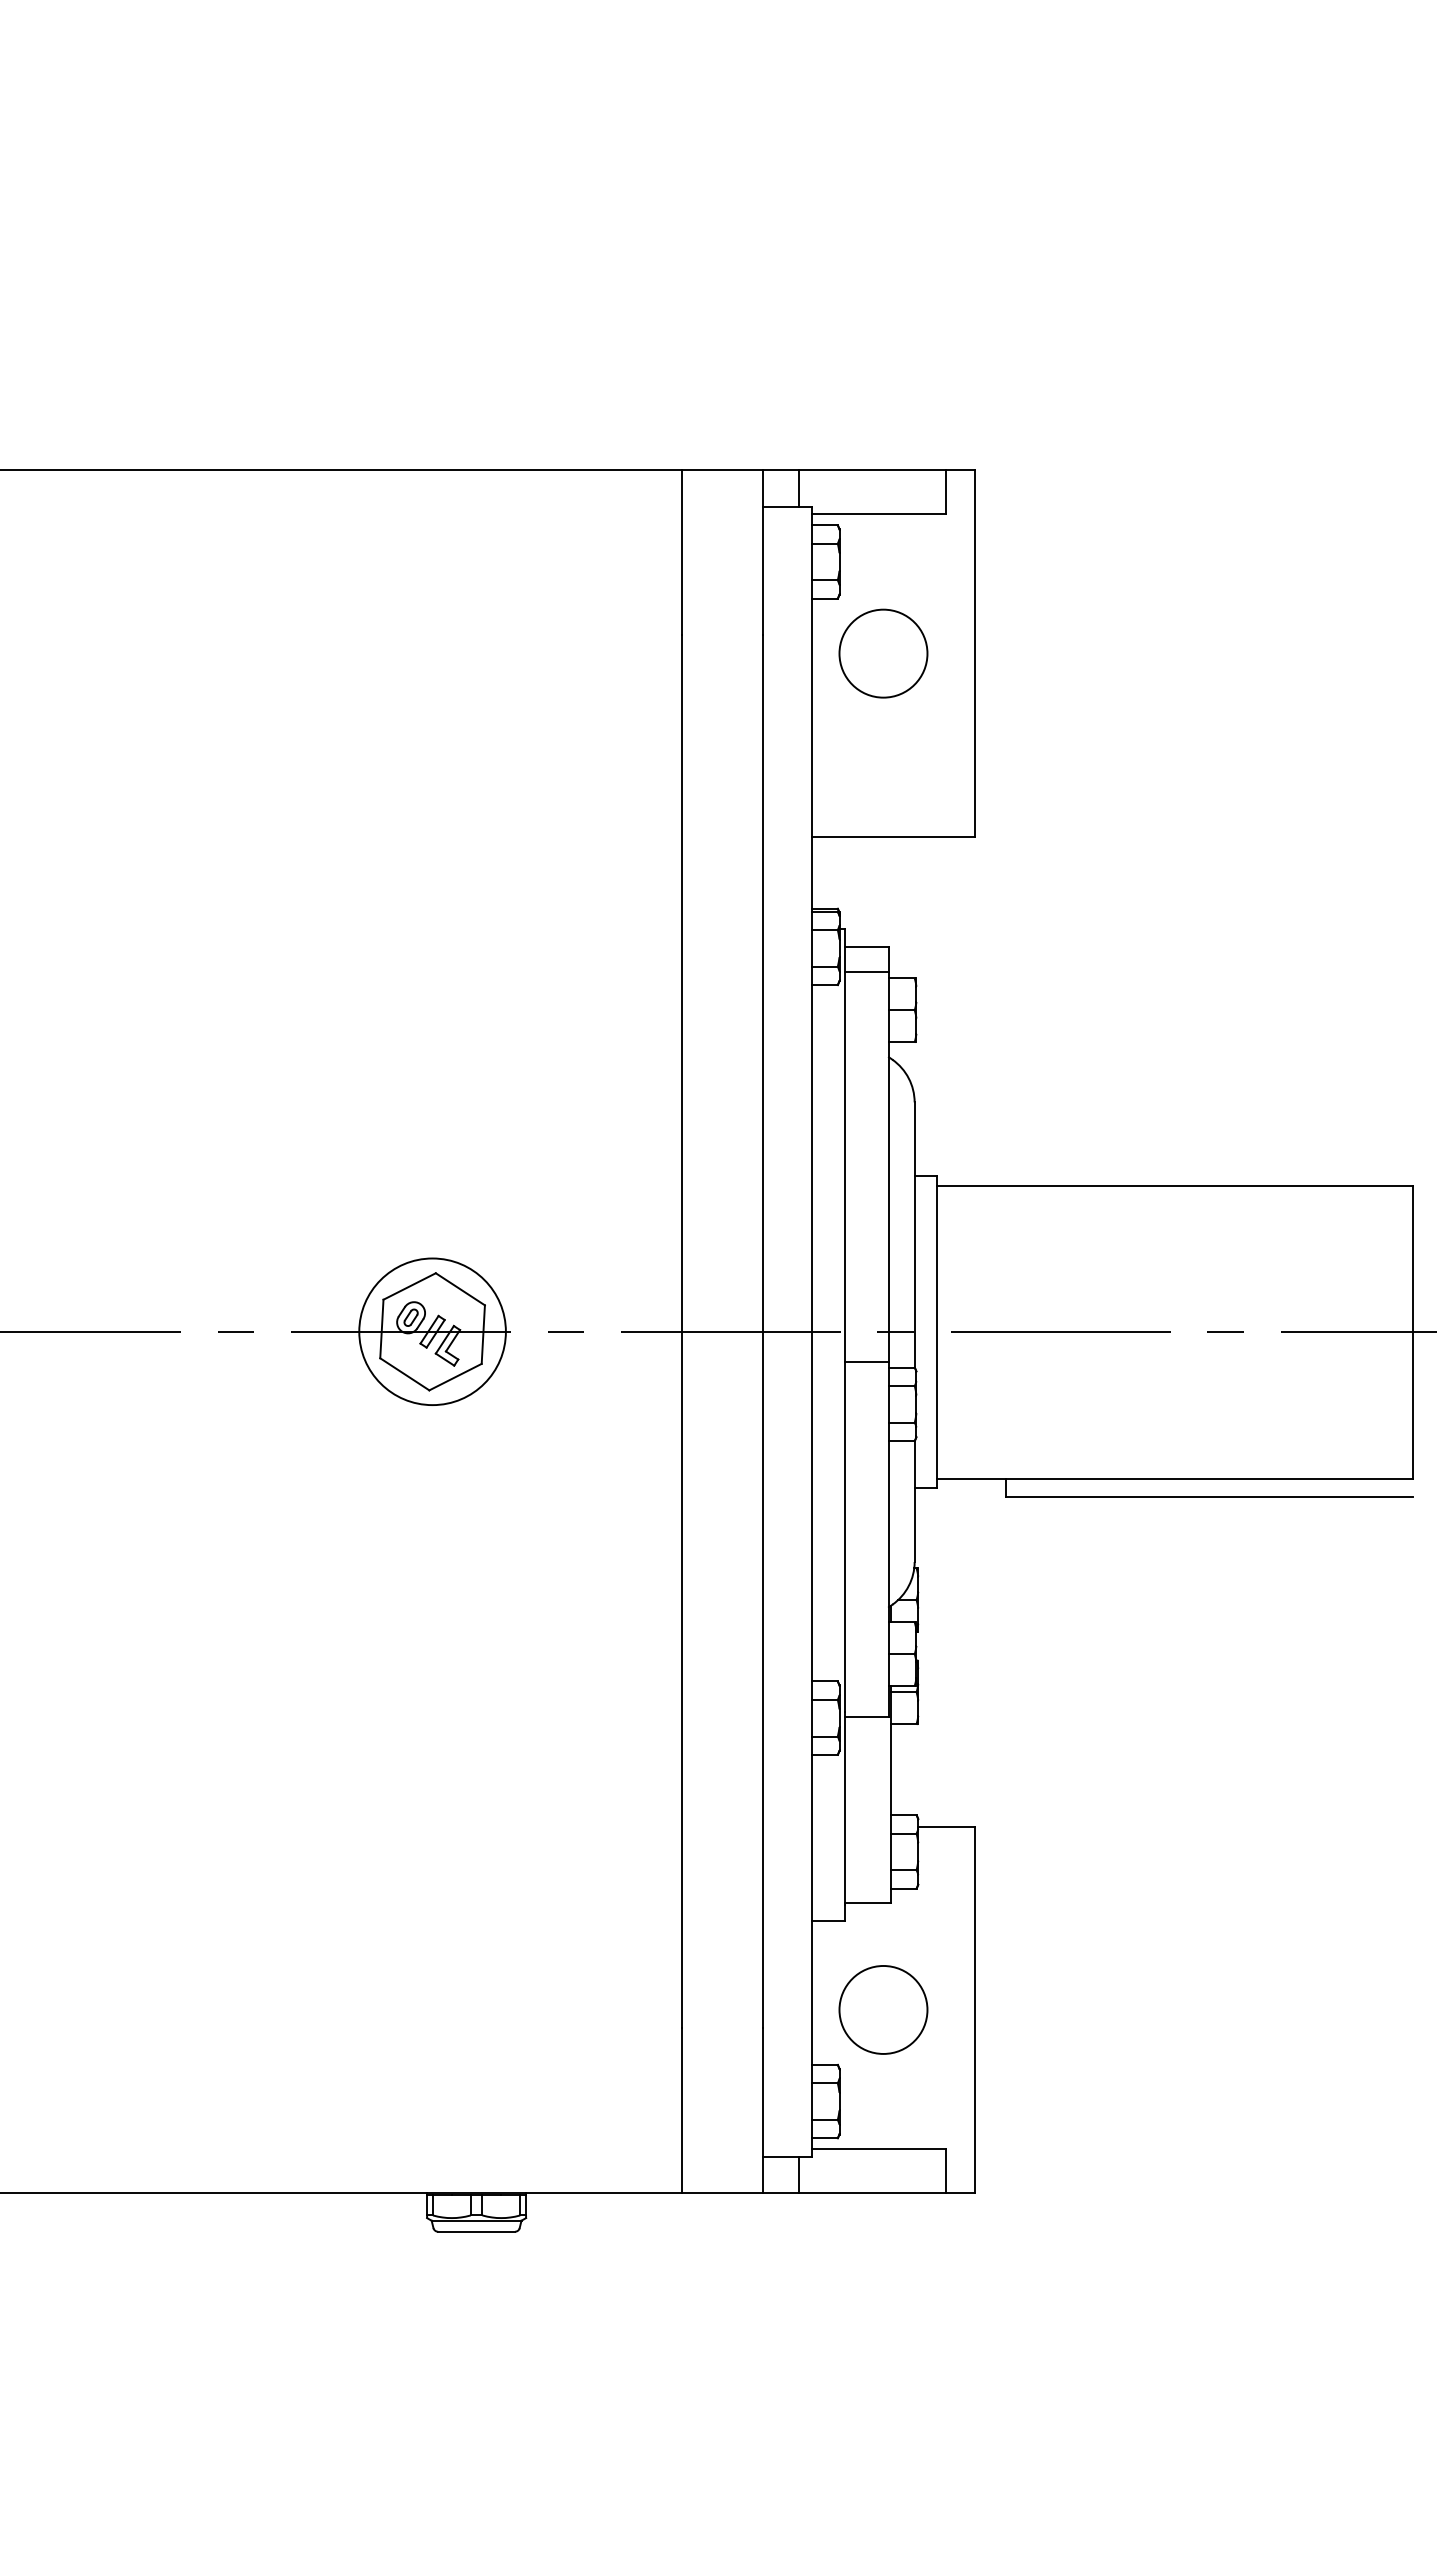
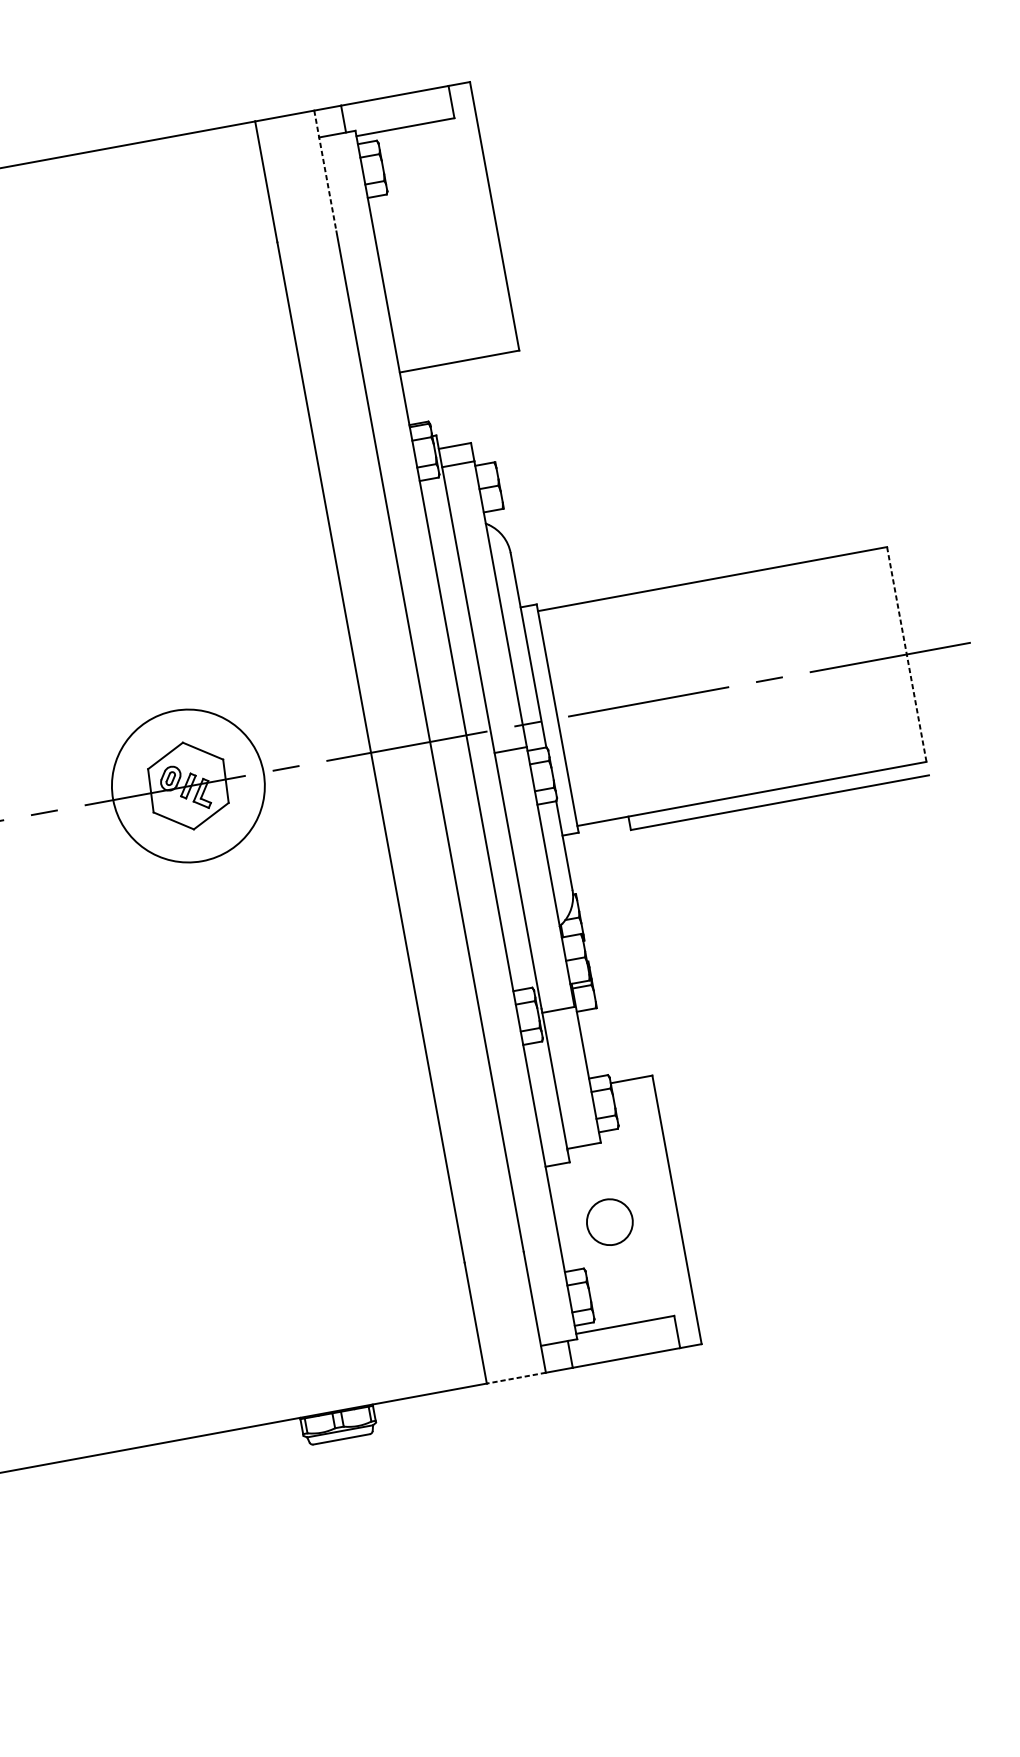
line: (762, 553) -> (325, 171), solid -> dashed
circle: (883, 653) -> (427, 228), removed
circle: (432, 1331) -> (188, 785), size x1.4
line: (1413, 1332) -> (907, 654), solid -> dashed
circle: (883, 2009) -> (609, 1221), size x0.7
line: (721, 2193) -> (515, 1378), solid -> dashed

